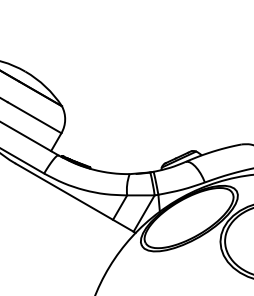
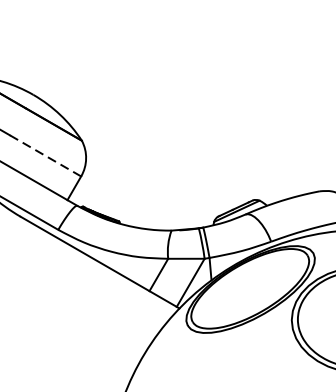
line: (34, 117) -> (45, 155), solid -> dashed

